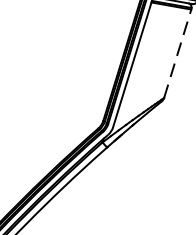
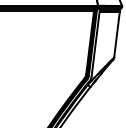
line: (178, 53) -> (117, 34), dashed -> solid

